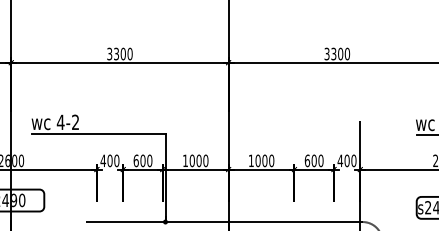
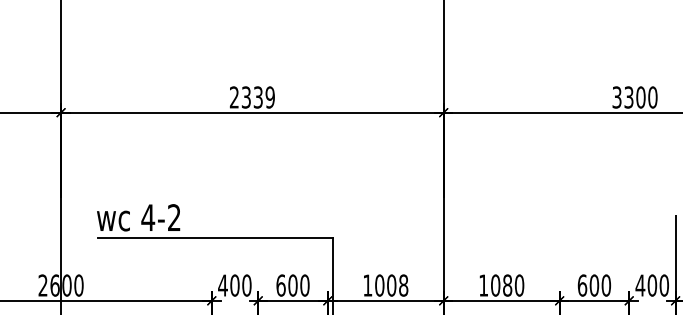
text: (119, 53) -> (251, 96), 3300 -> 2339
text: (205, 160) -> (402, 284), 1000 -> 1008
text: (264, 160) -> (506, 284), 1000 -> 1080

